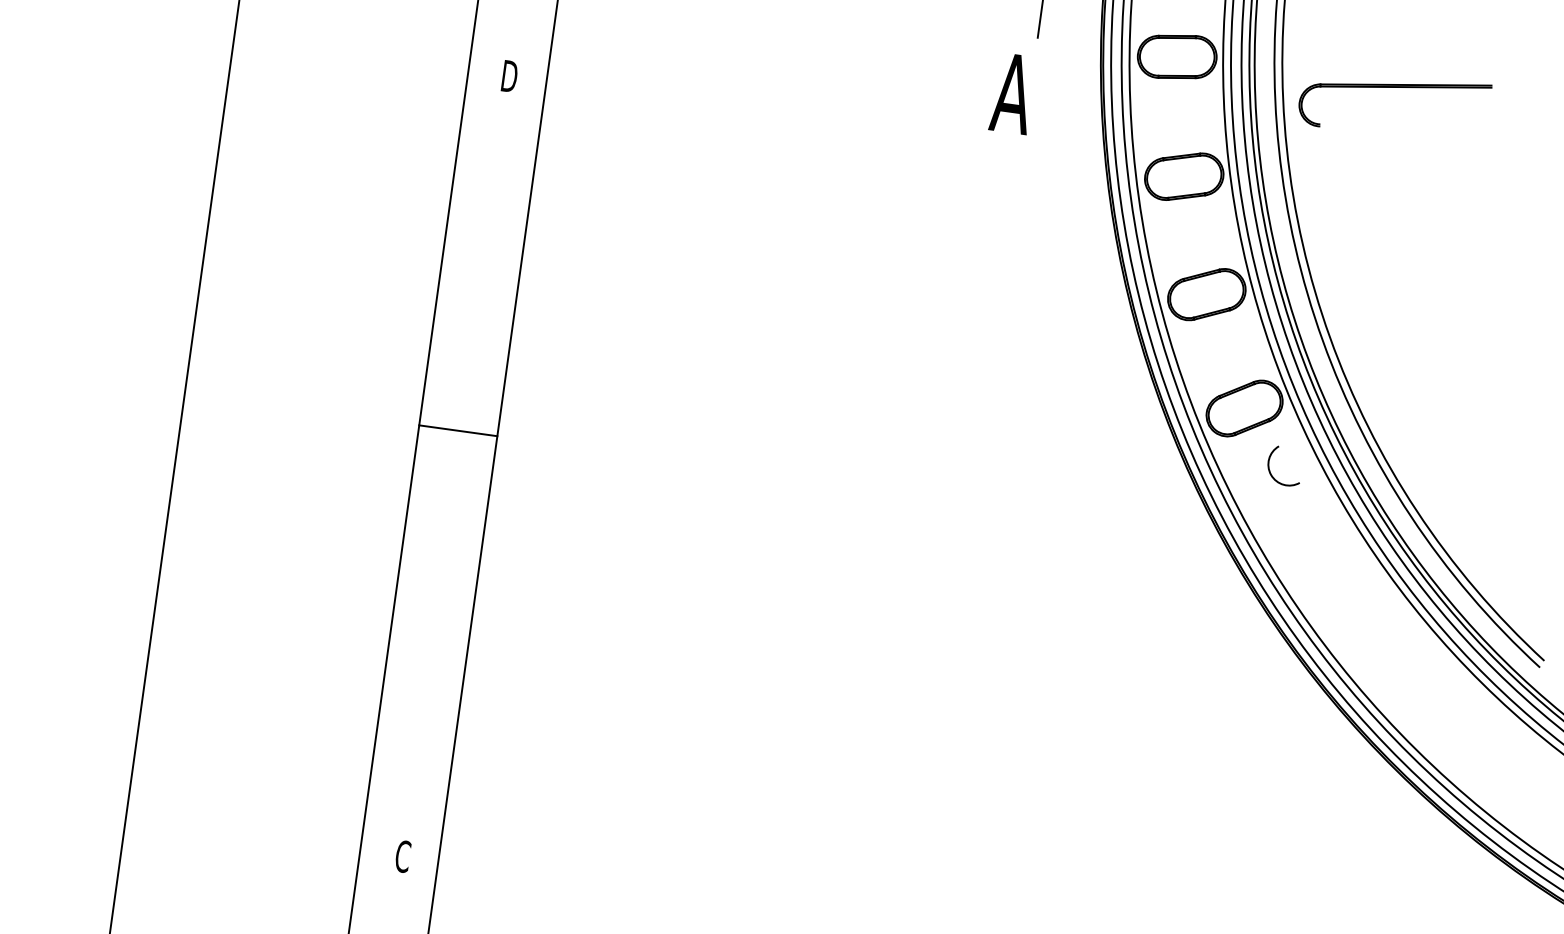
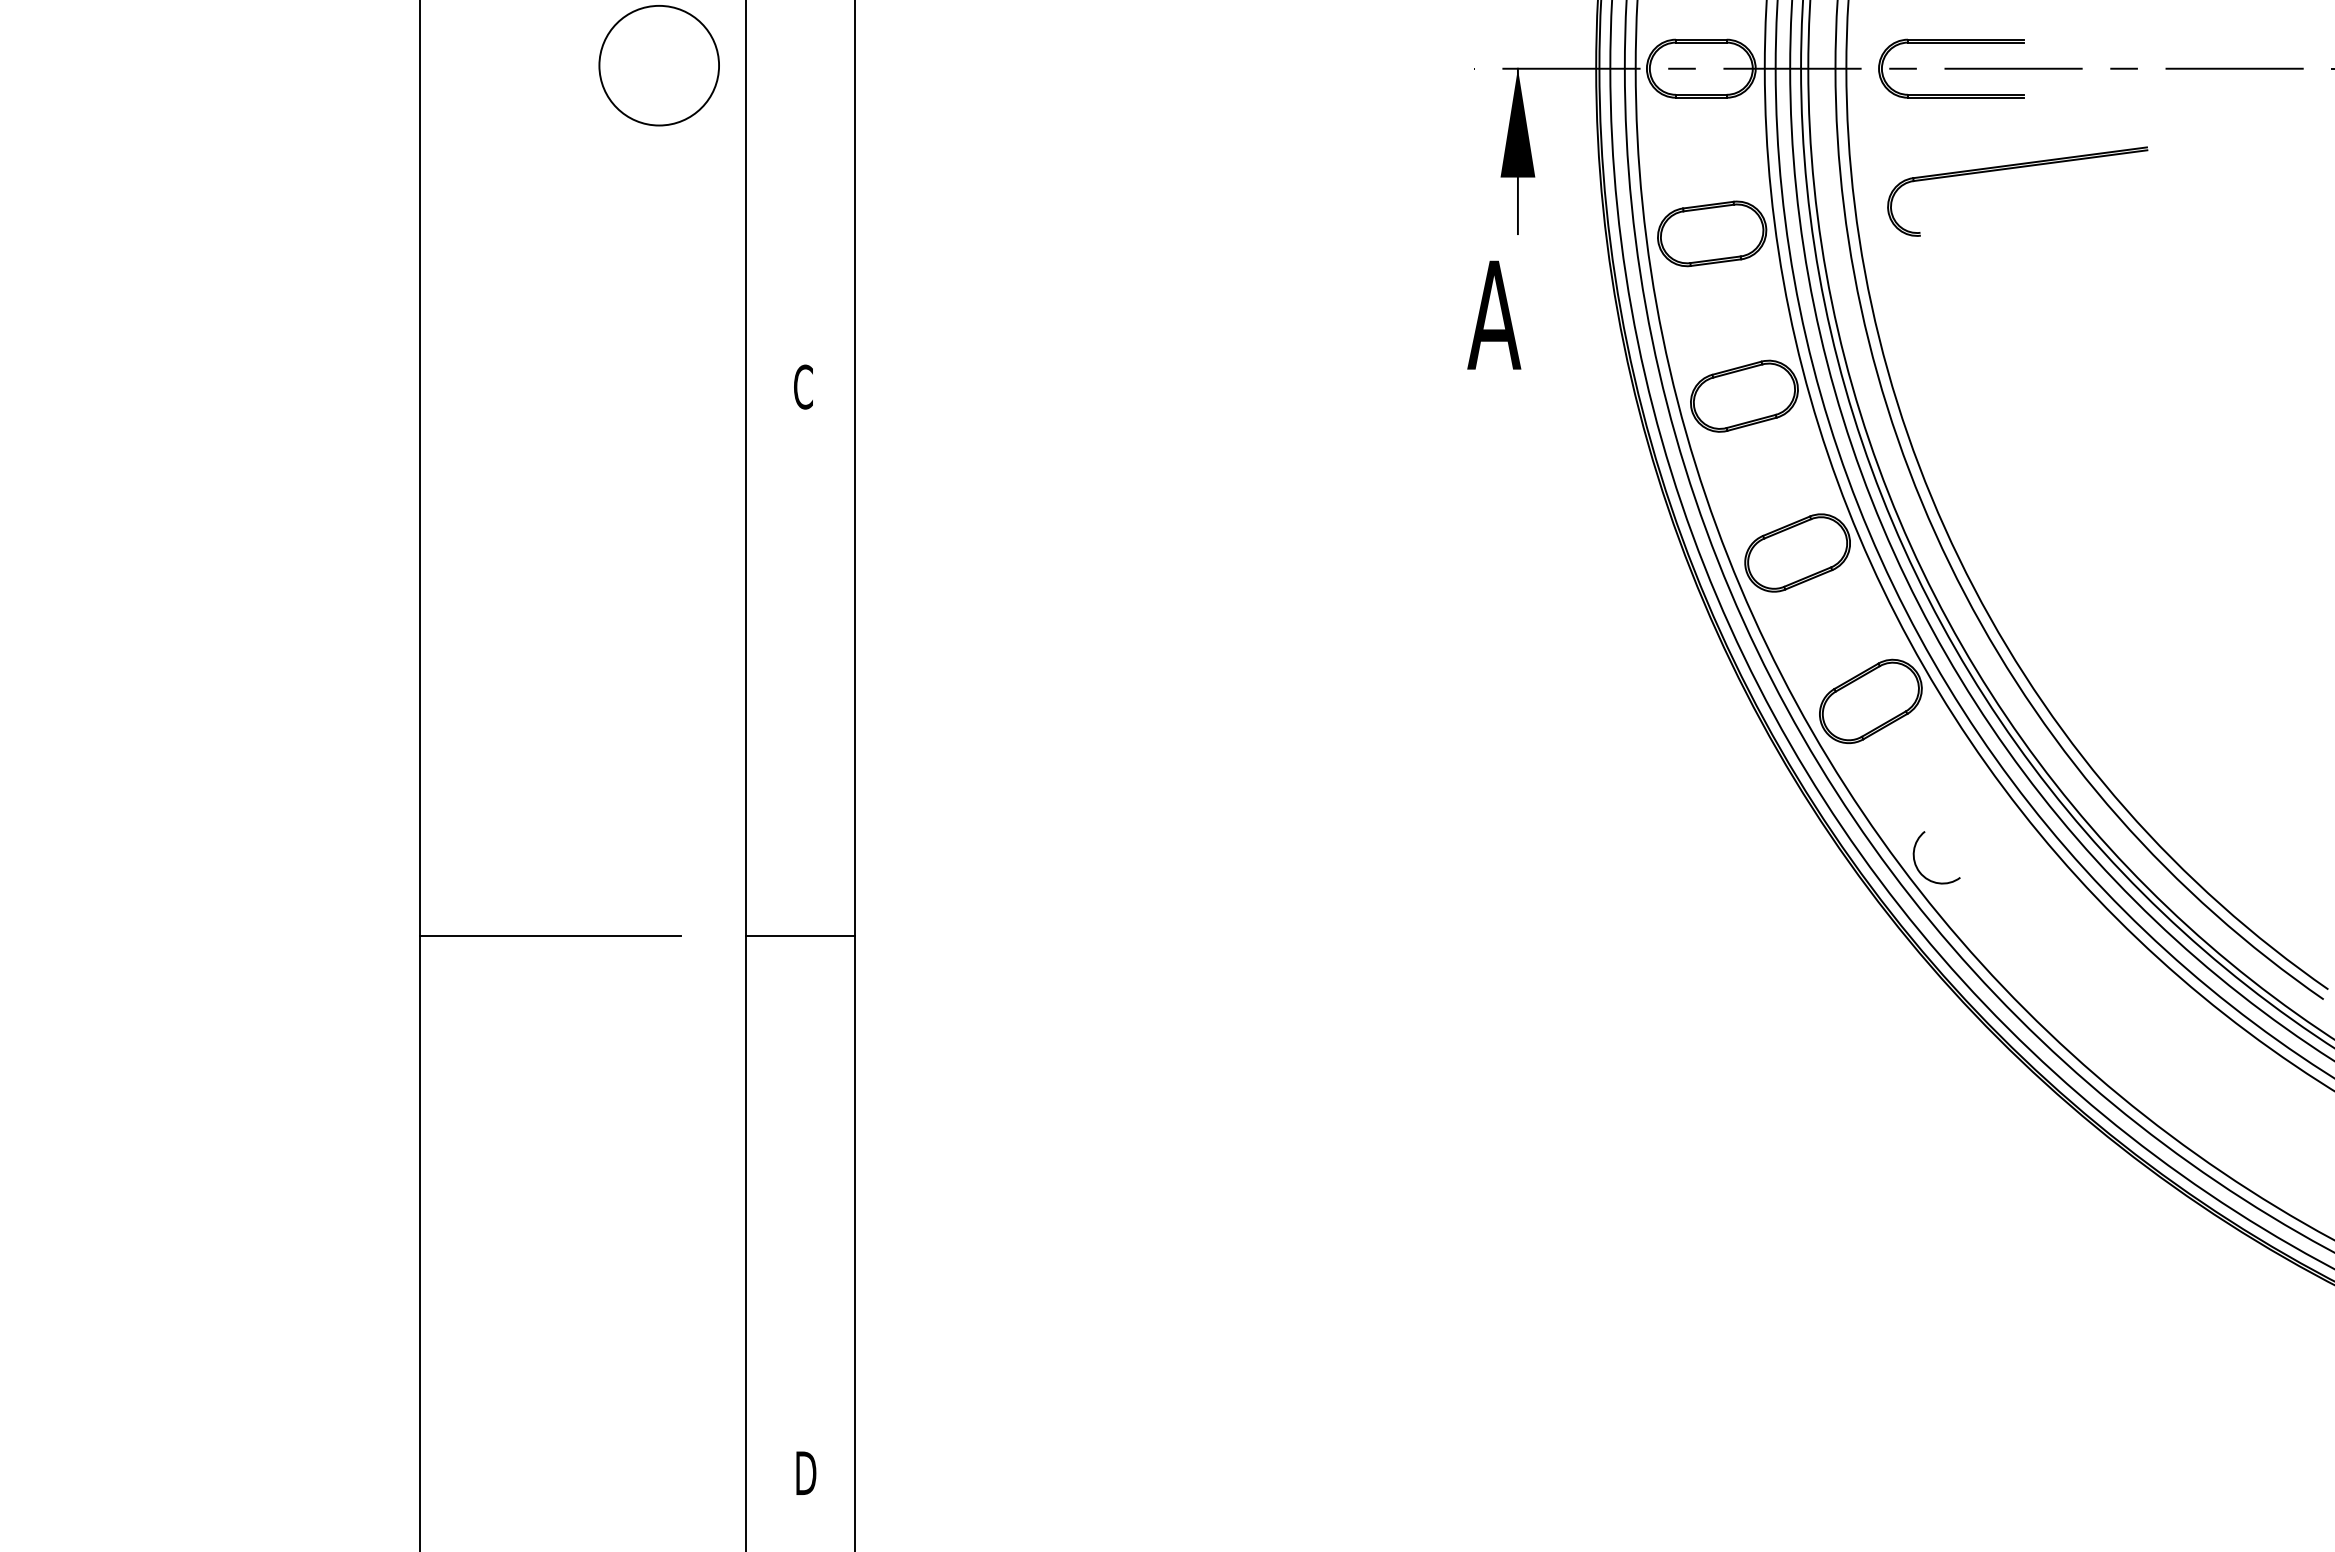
text: (509, 76) -> (803, 386), D -> C
part: (1392, 87) -> (2011, 169), moved
line: (458, 430) -> (800, 935), moved
line: (273, 445) -> (550, 935), added
arc: (1269, 468) -> (1916, 863), moved
text: (403, 856) -> (806, 1472), C -> D

